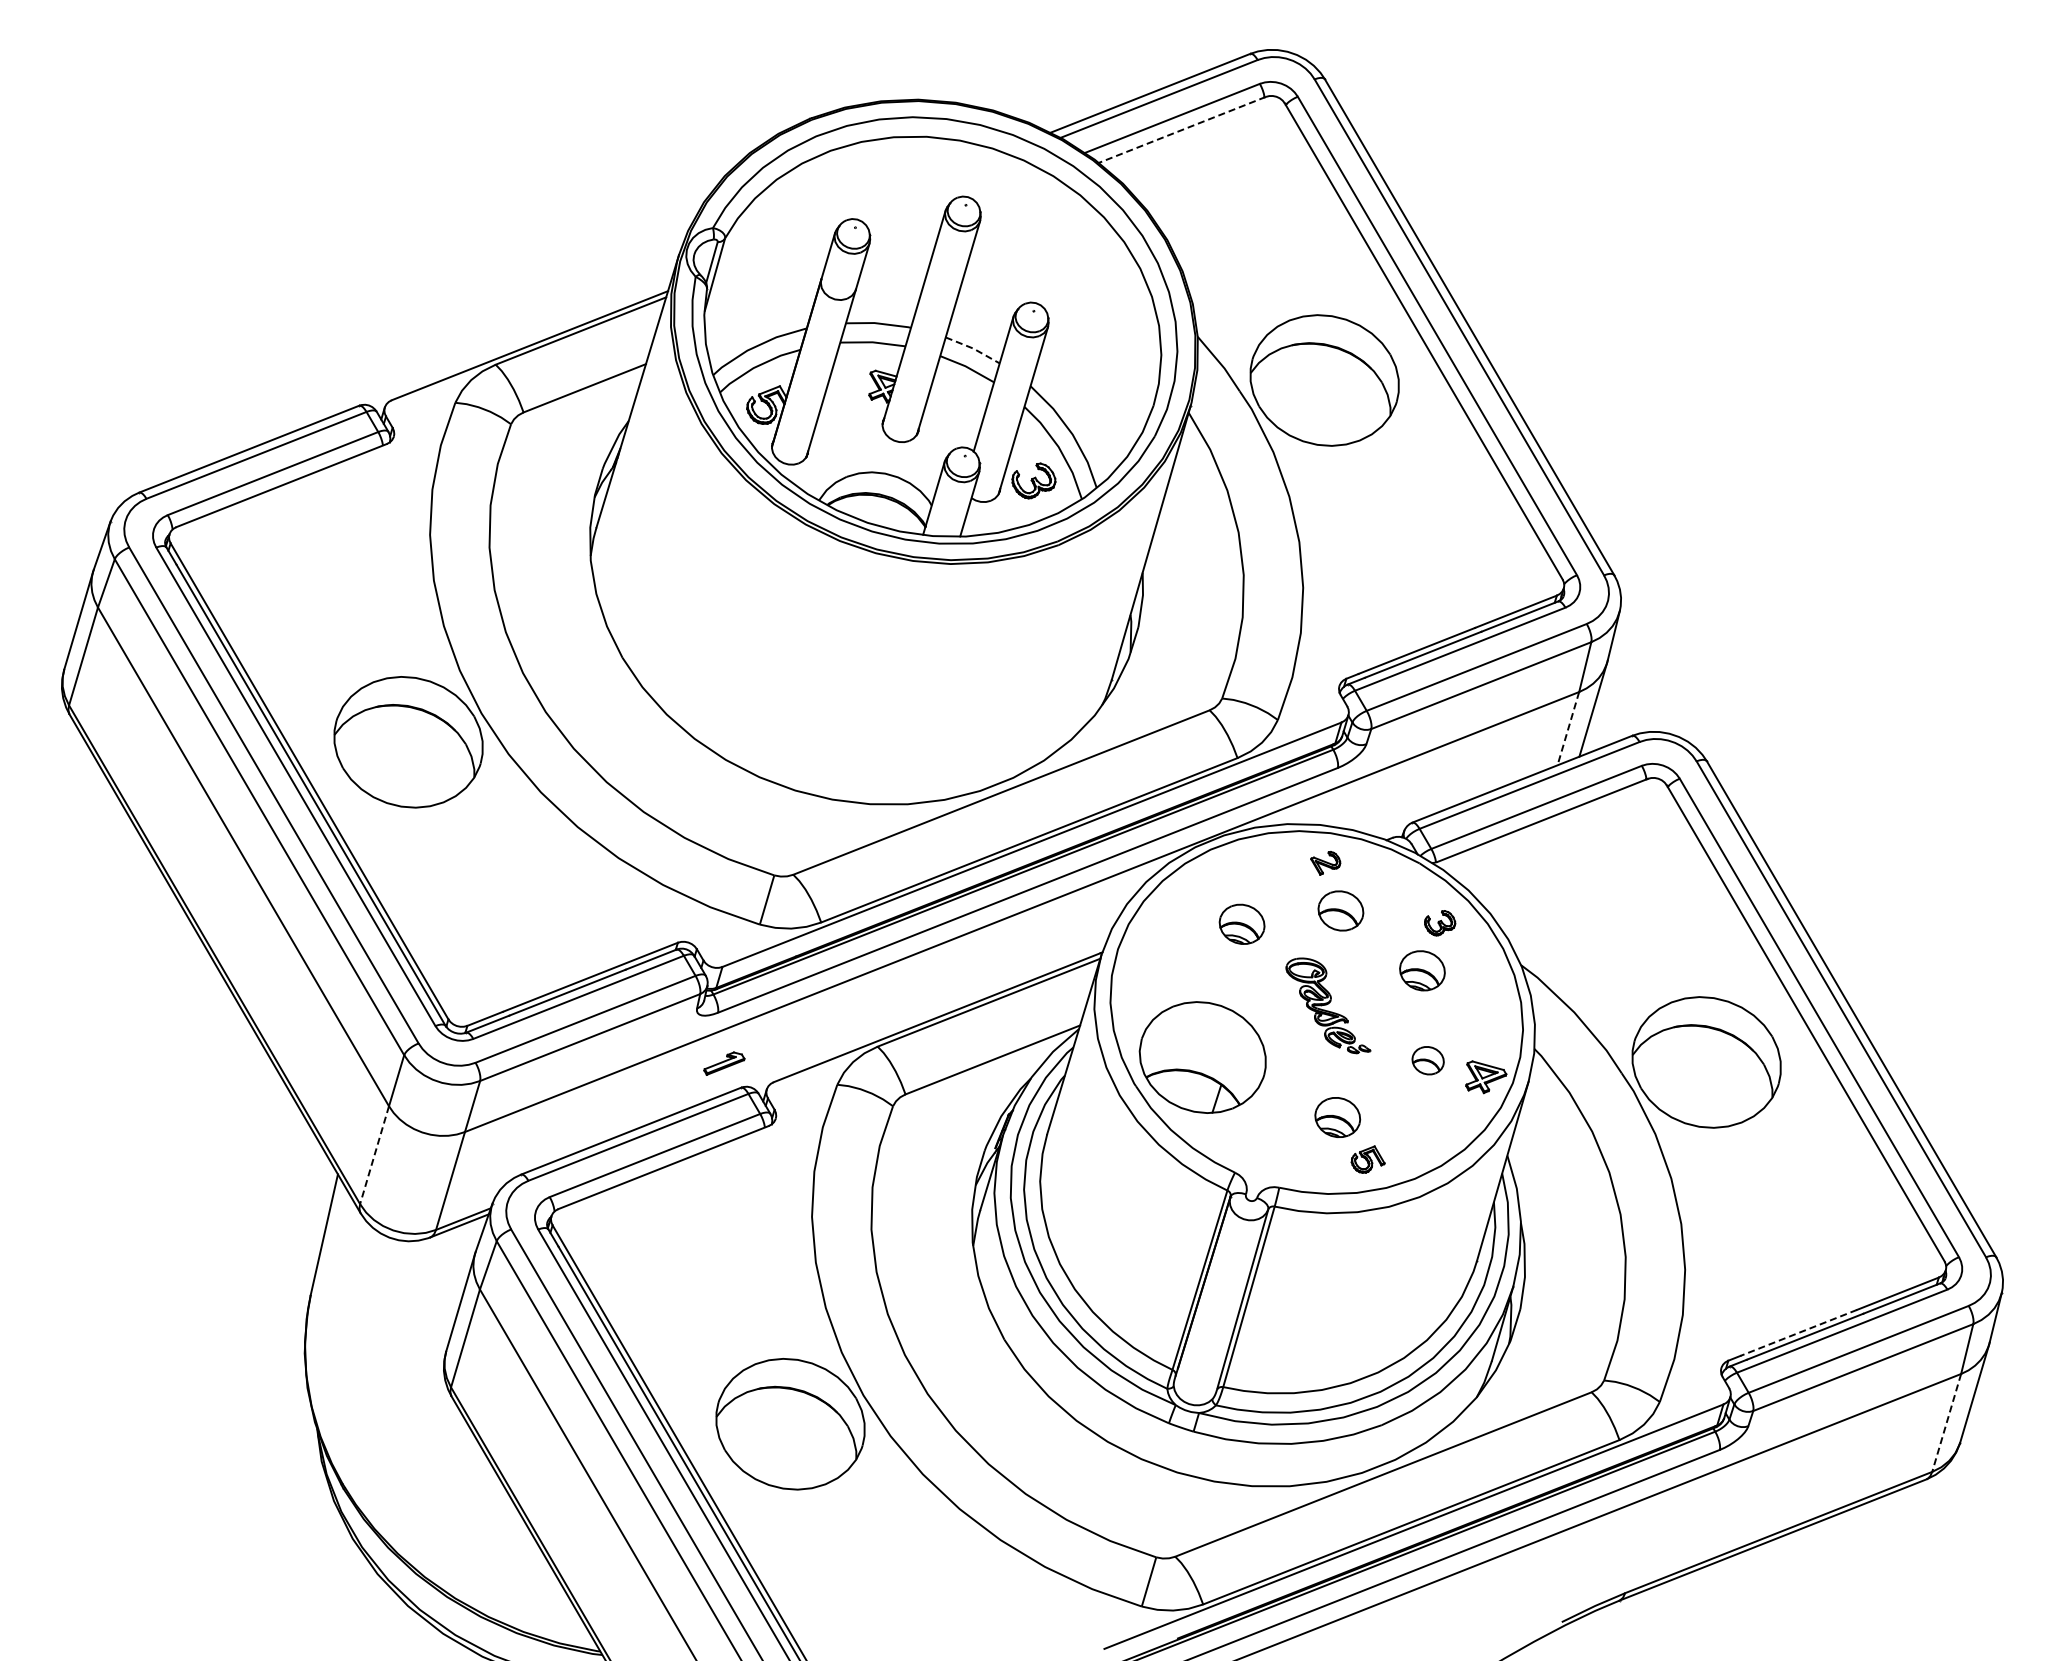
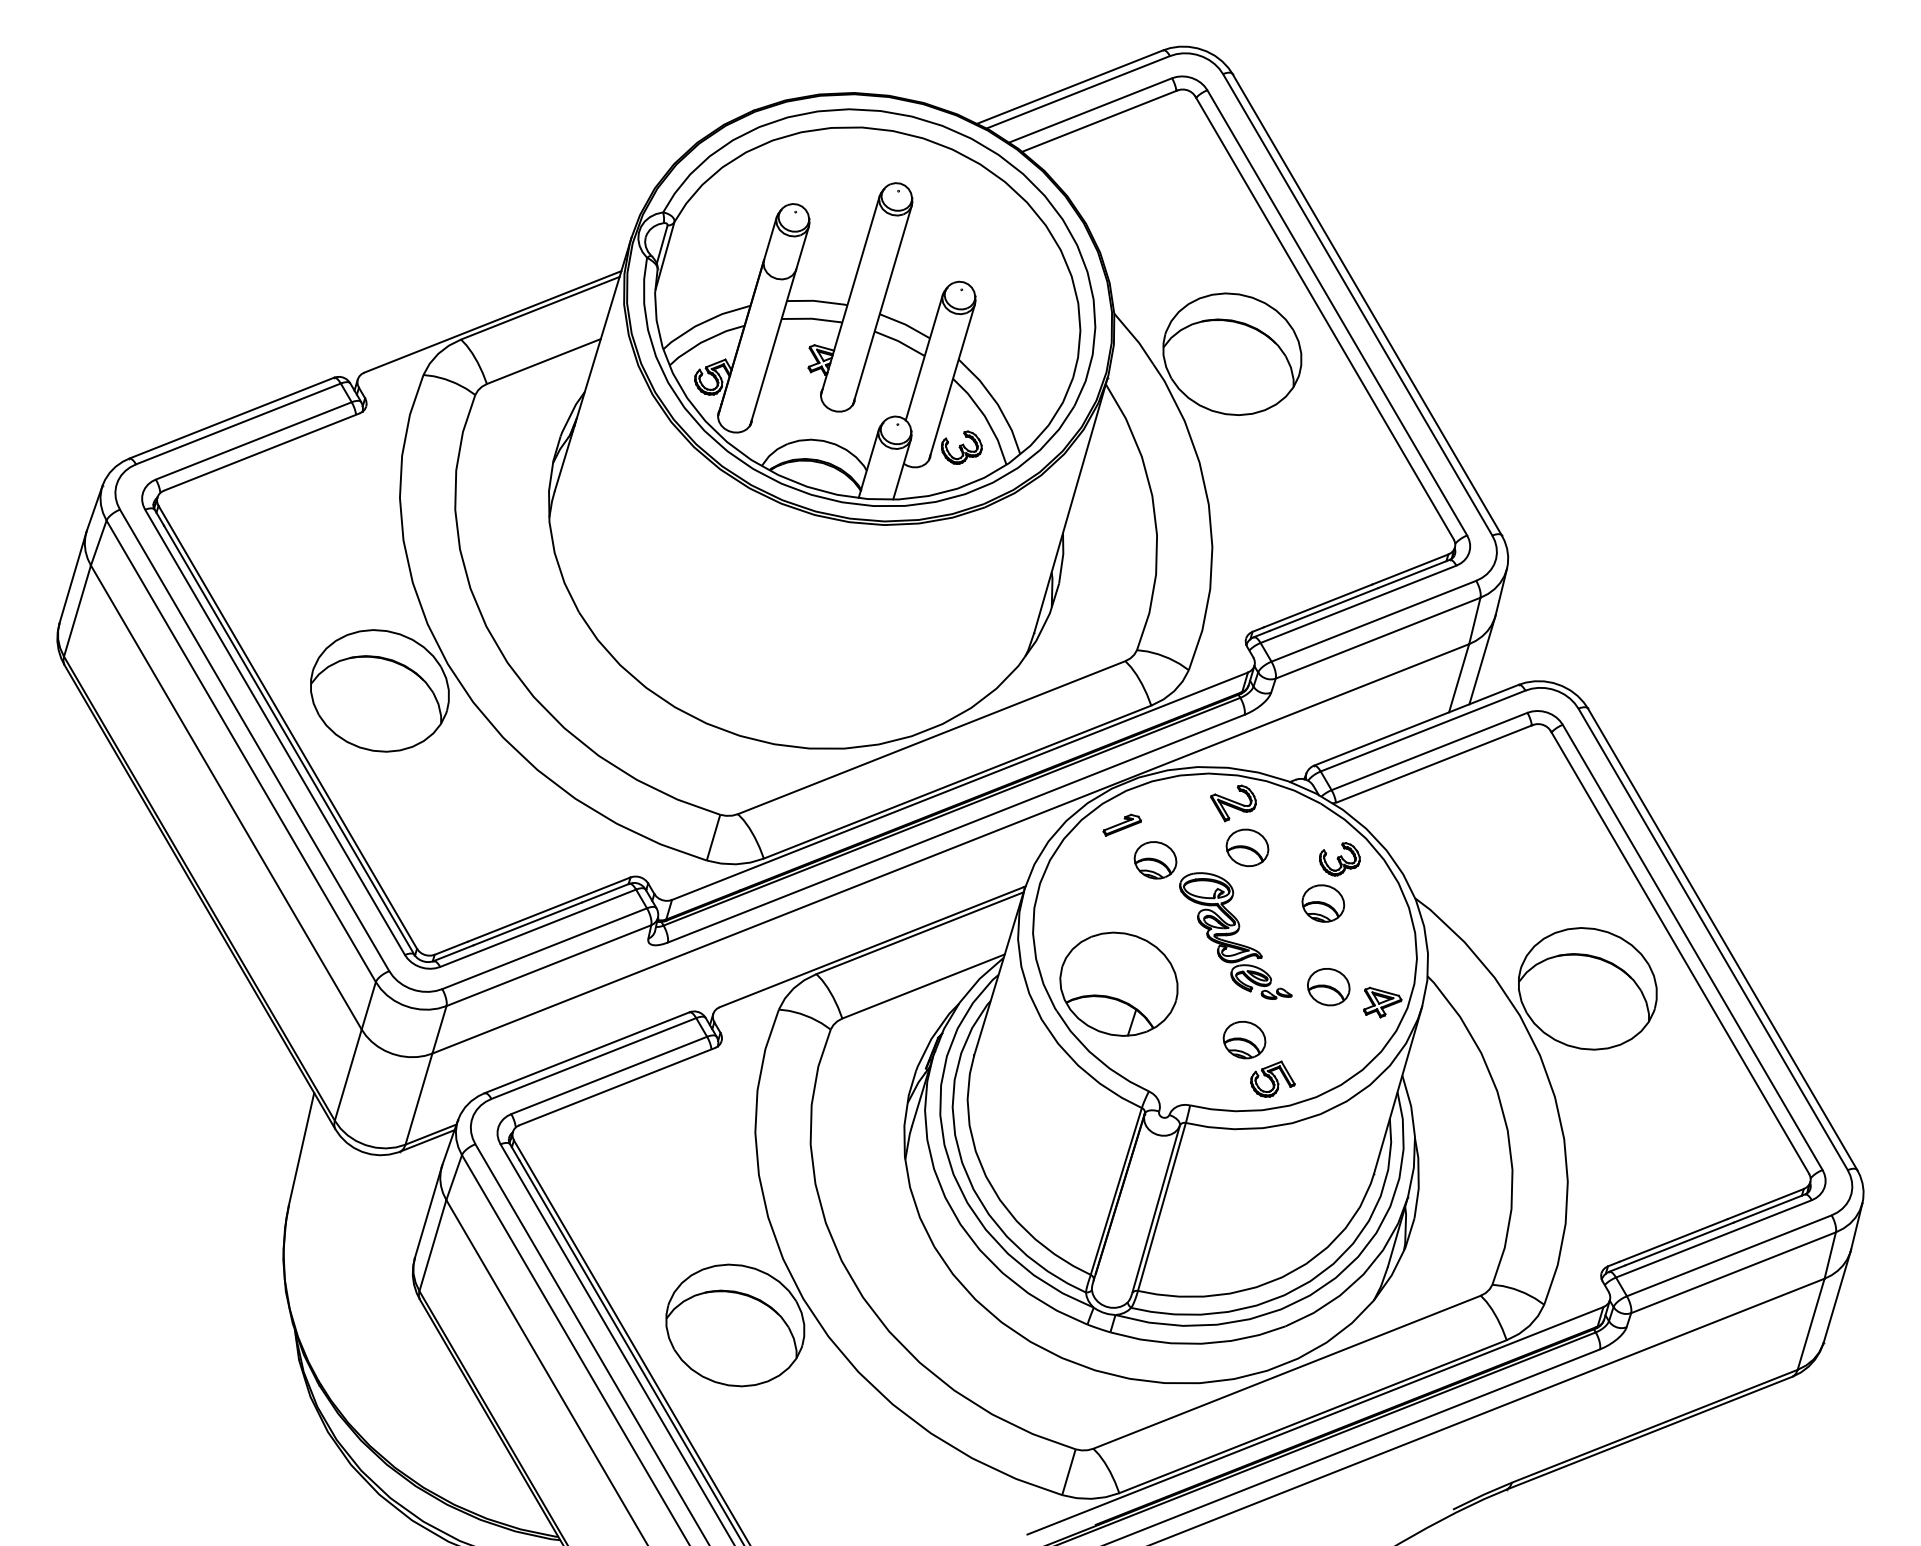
line: (1182, 129) -> (1100, 120), dashed -> solid
line: (973, 348) -> (905, 324), dashed -> solid
line: (1568, 729) -> (1459, 679), dashed -> solid
part: (1325, 863) -> (1233, 803), size x1.67
part: (1439, 922) -> (1339, 858), size x1.43
part: (1328, 1005) -> (1235, 935), size x1.43
part: (1427, 1060) -> (1328, 987), size x1.43
part: (724, 1063) -> (1122, 825), moved
line: (374, 1155) -> (348, 1075), dashed -> solid
part: (1367, 1159) -> (1272, 1079), size x1.43
line: (1798, 1332) -> (1673, 1240), dashed -> solid
line: (1946, 1423) -> (1810, 1324), dashed -> solid

